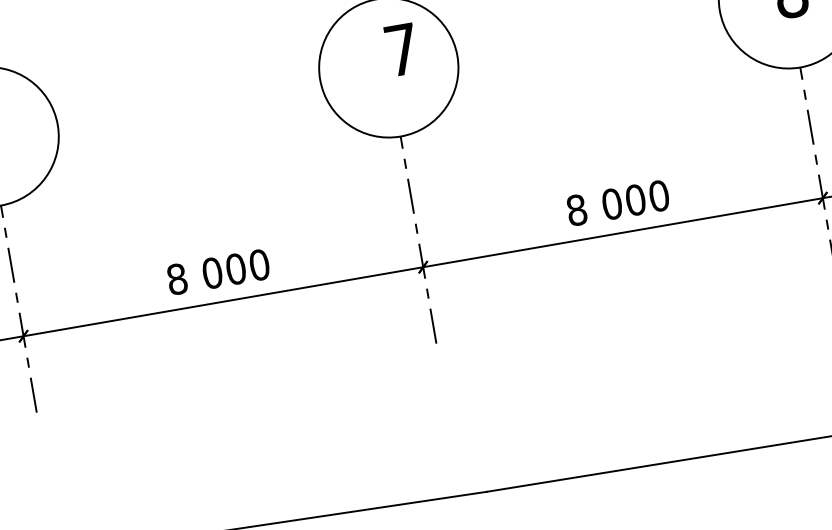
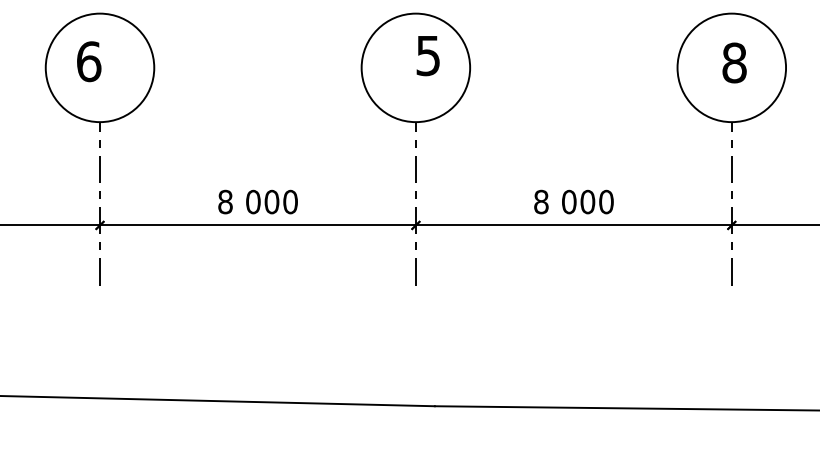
text: (400, 50) -> (427, 56), 7 -> 5

